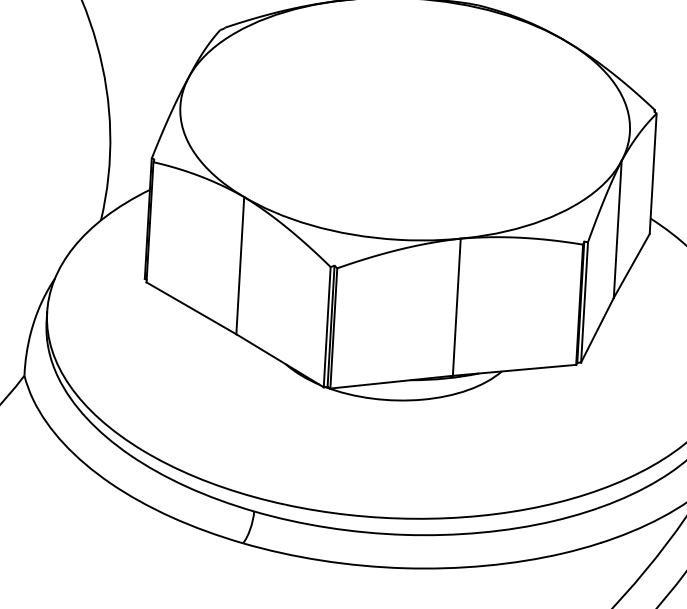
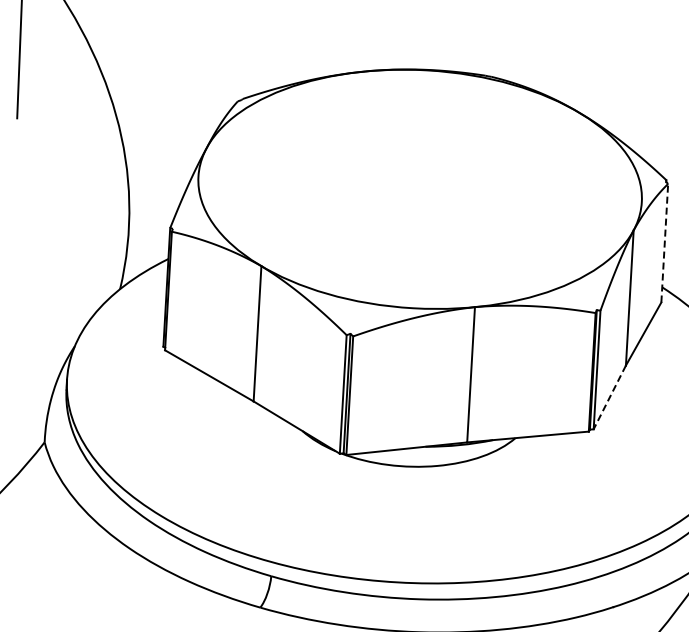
line: (652, 173) -> (664, 242), solid -> dashed
line: (597, 330) -> (609, 397), solid -> dashed

